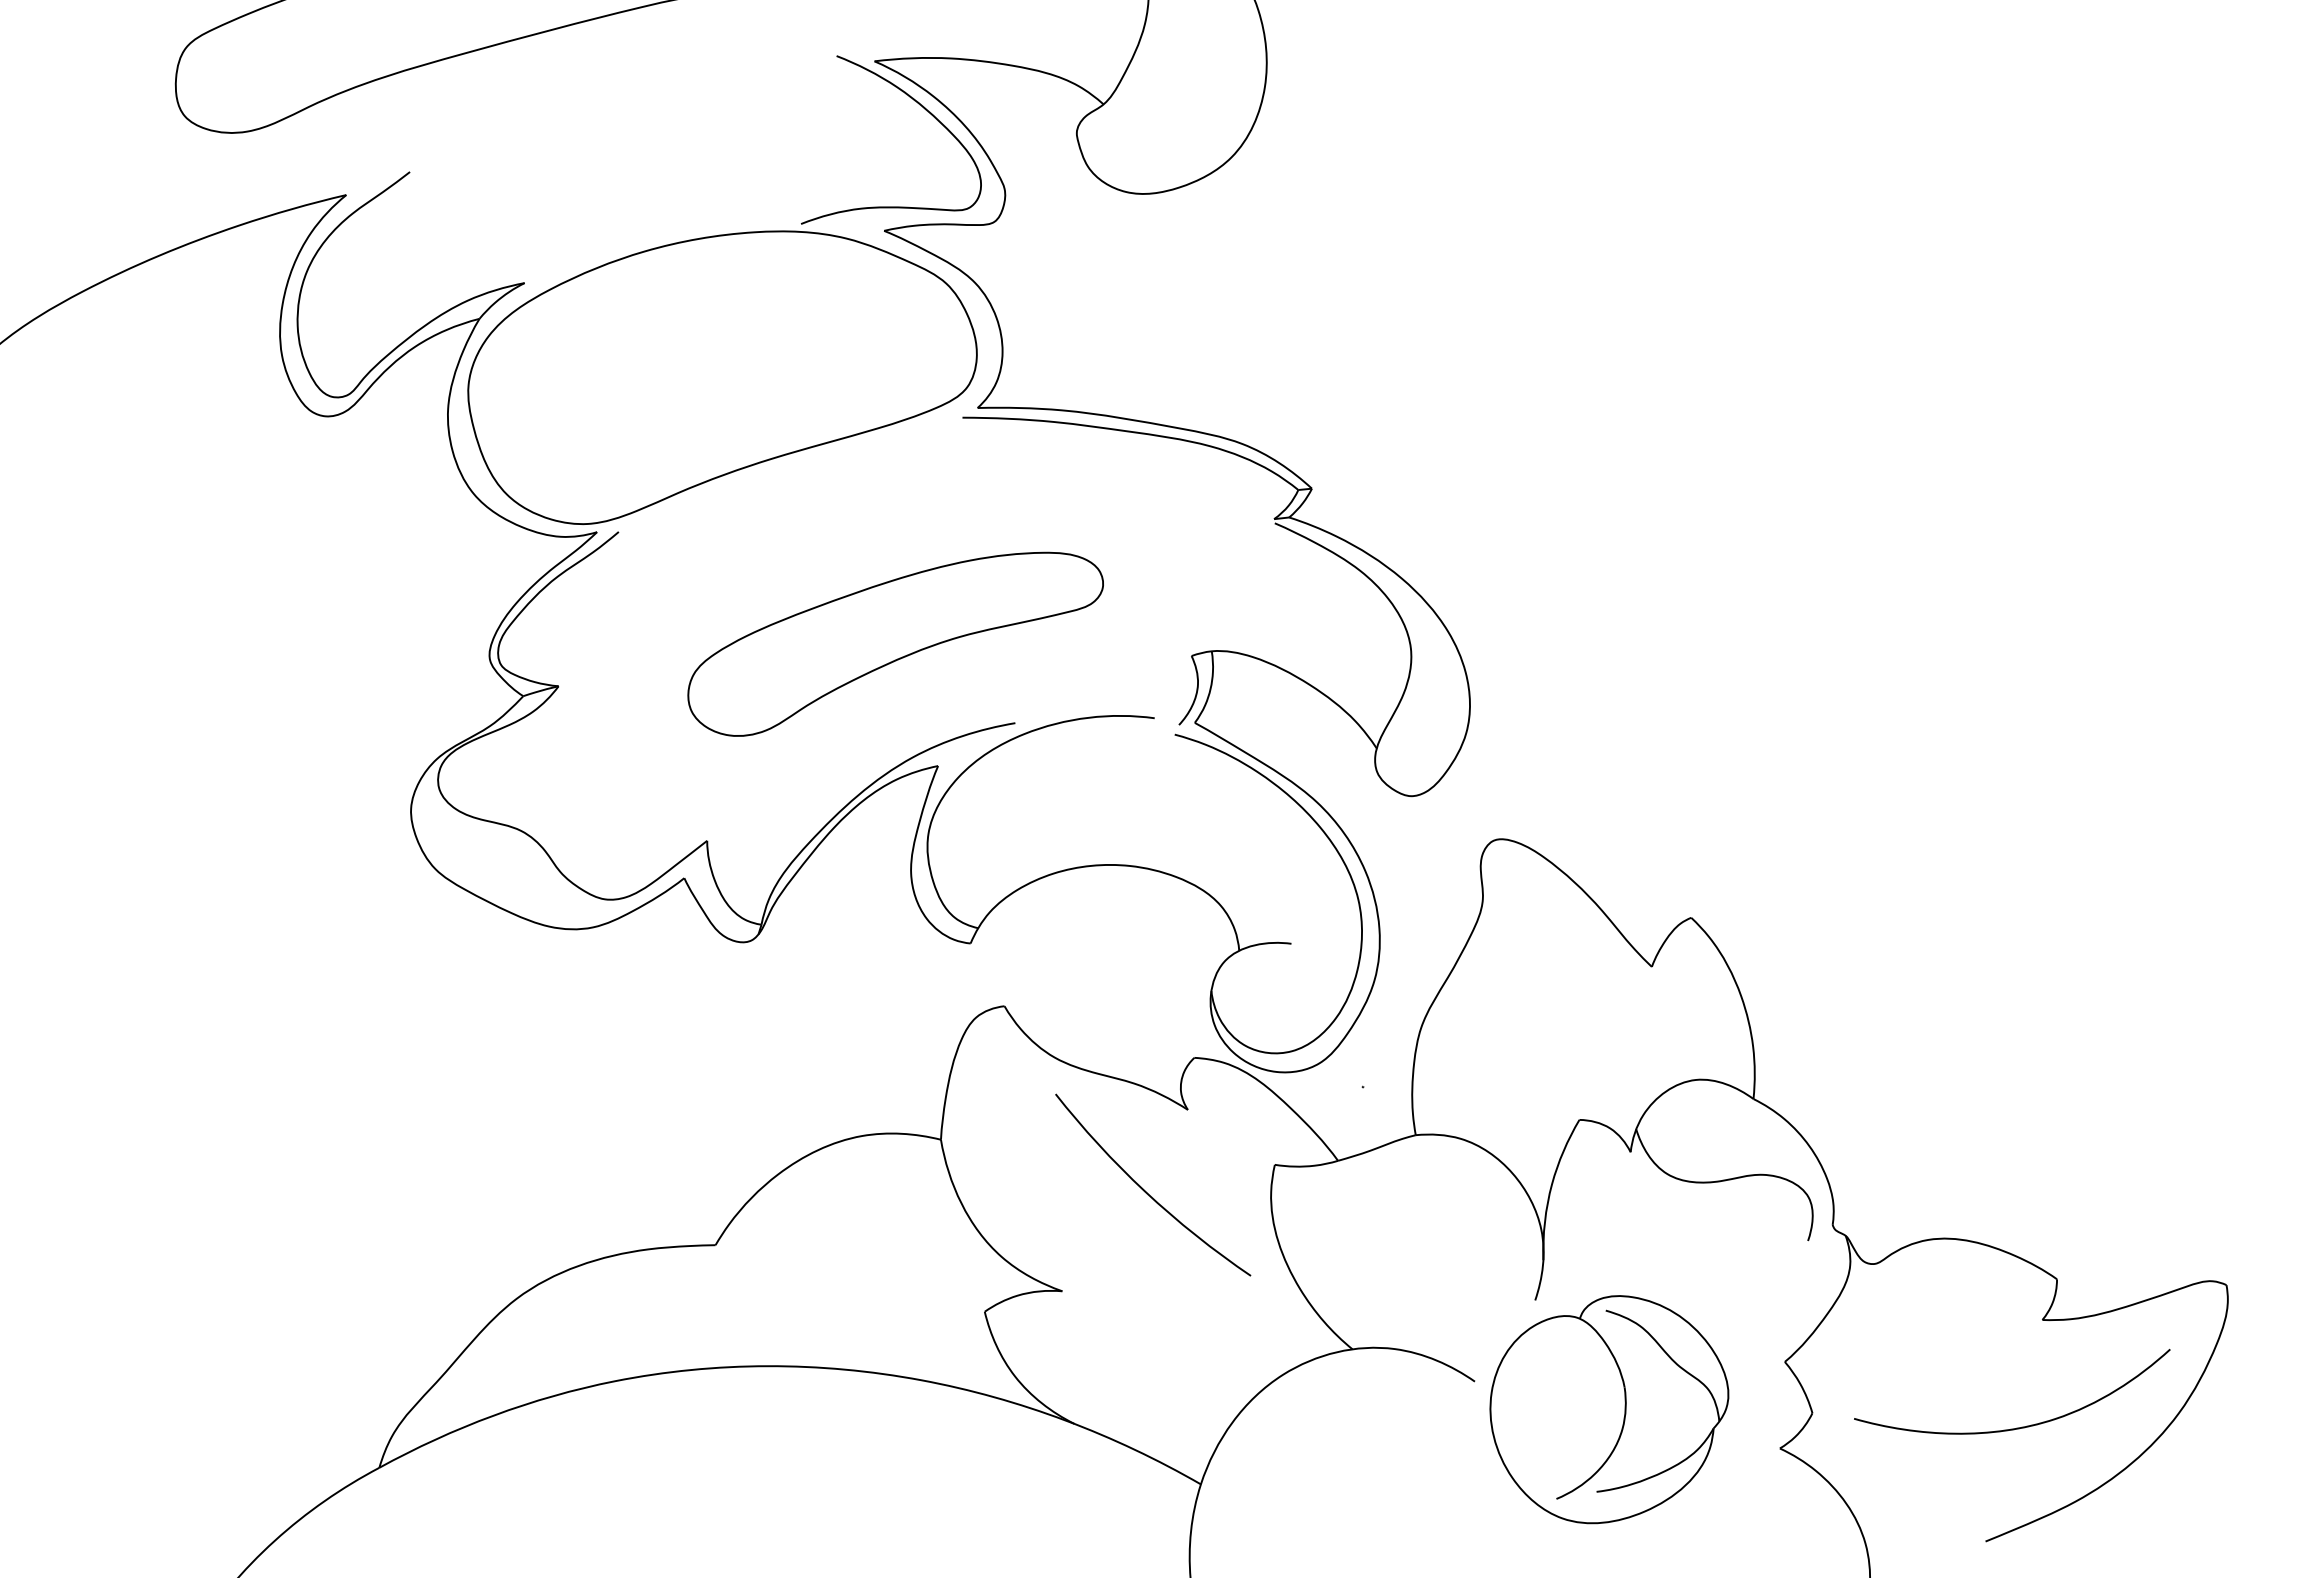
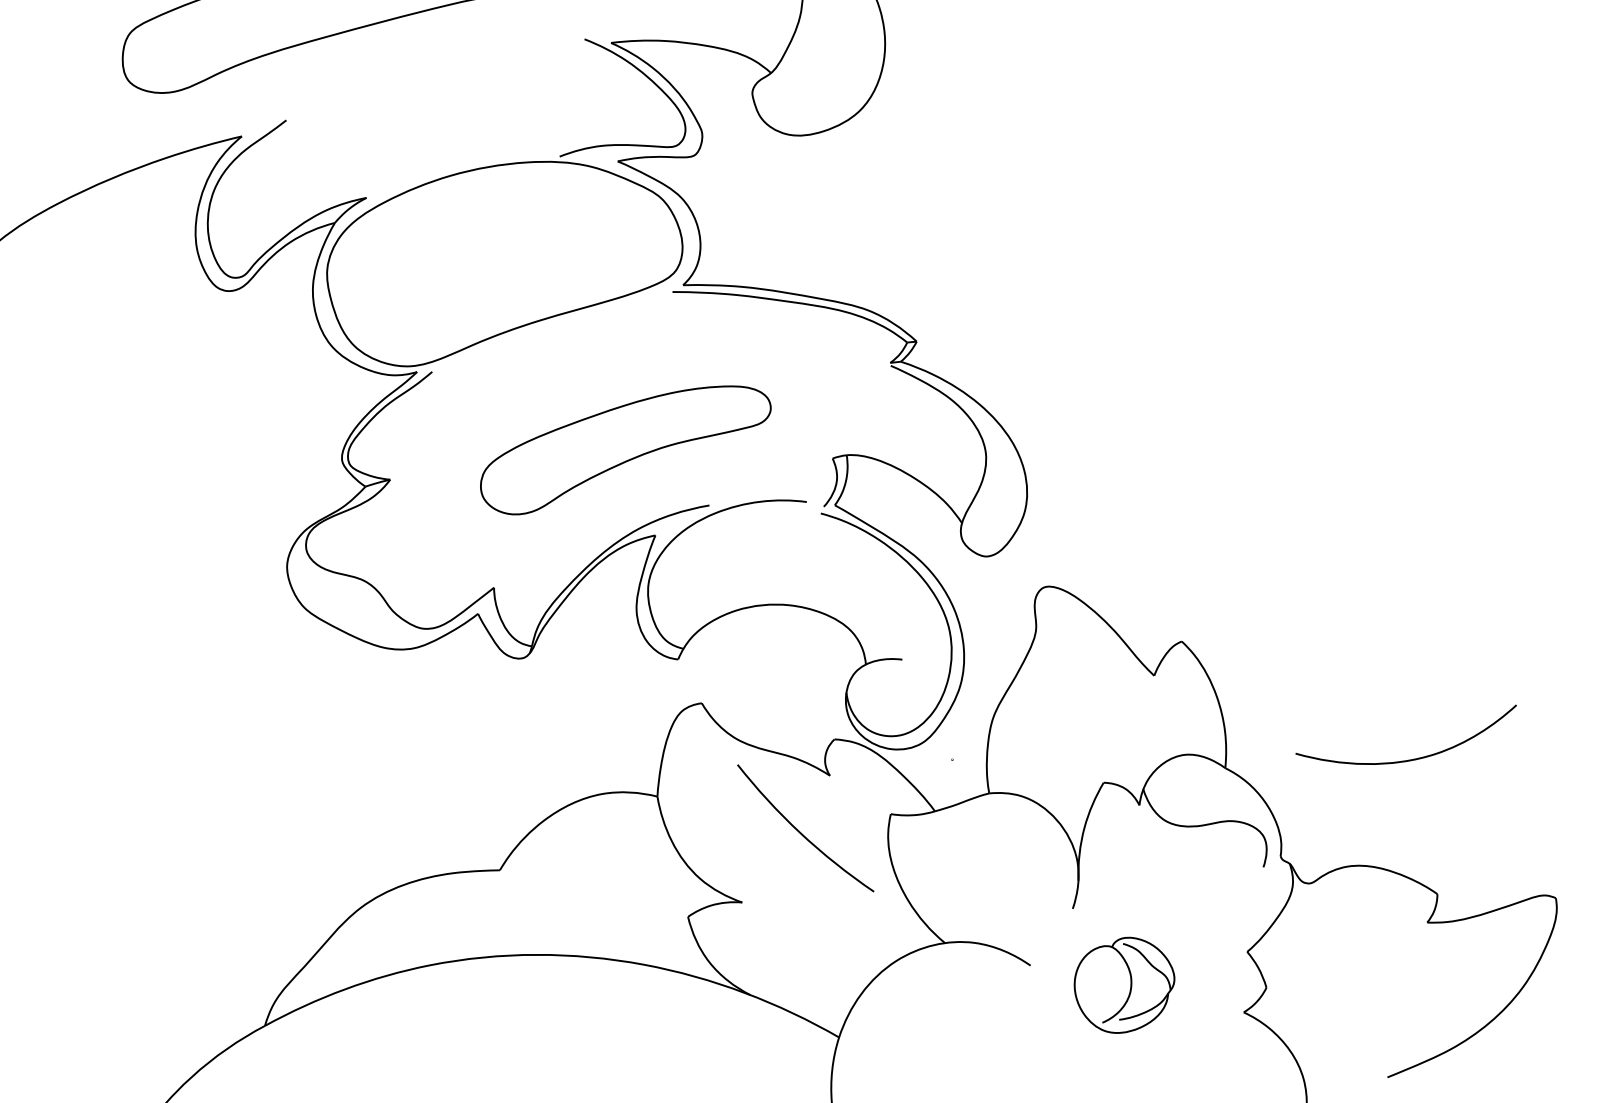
part: (1609, 1410) -> (1124, 985), size x0.6
curve: (2015, 1427) -> (1408, 759), moved

